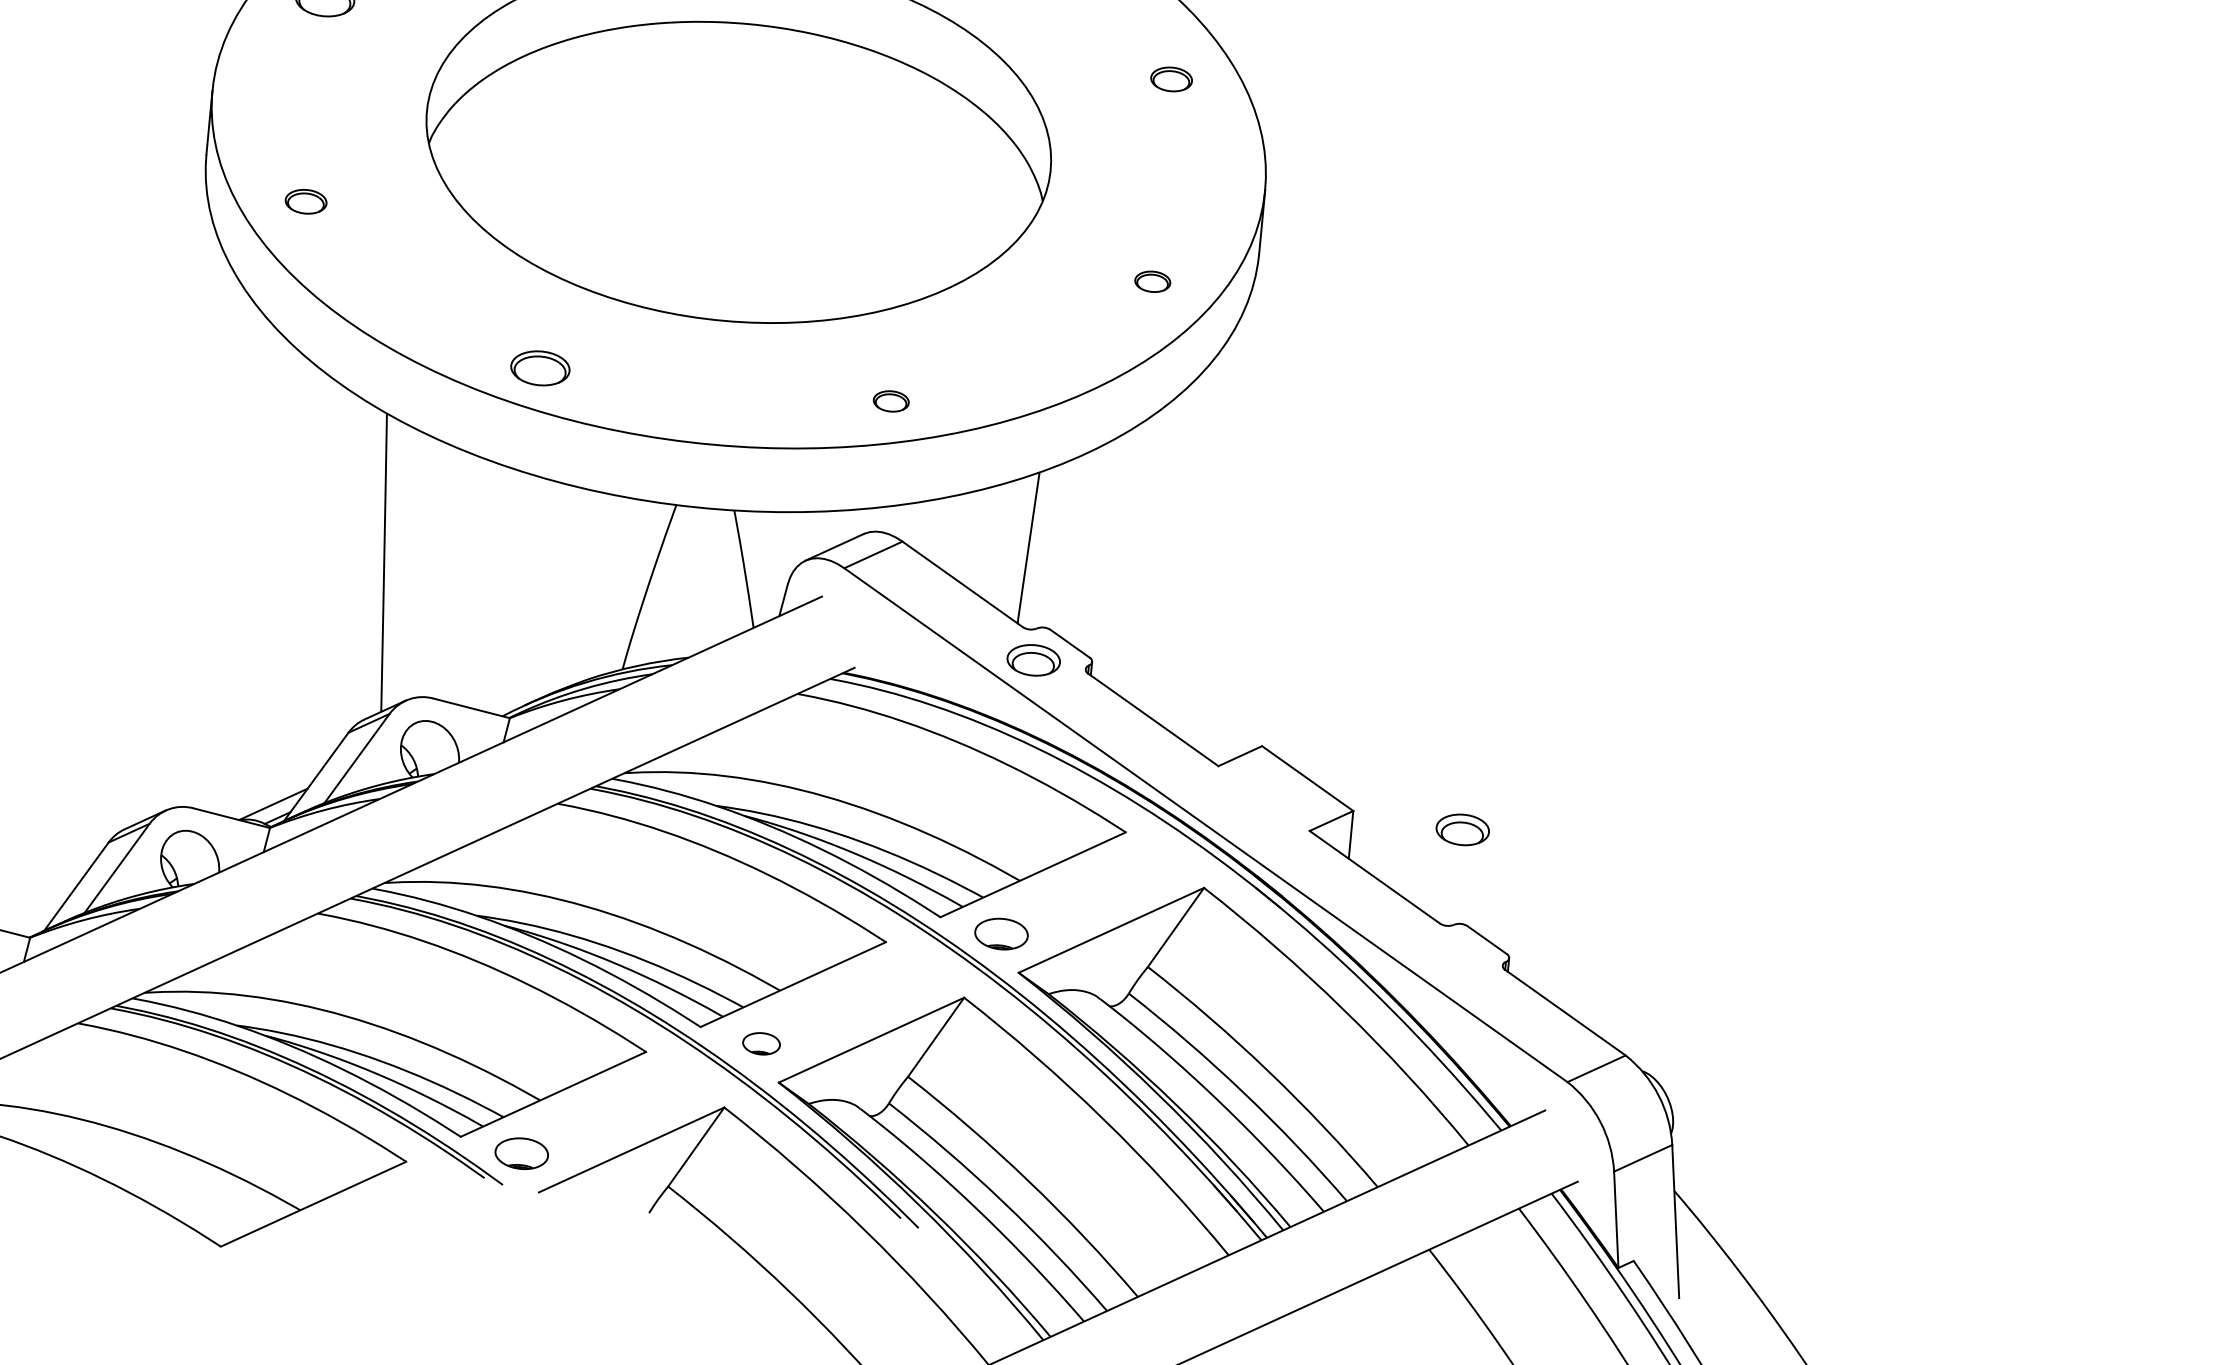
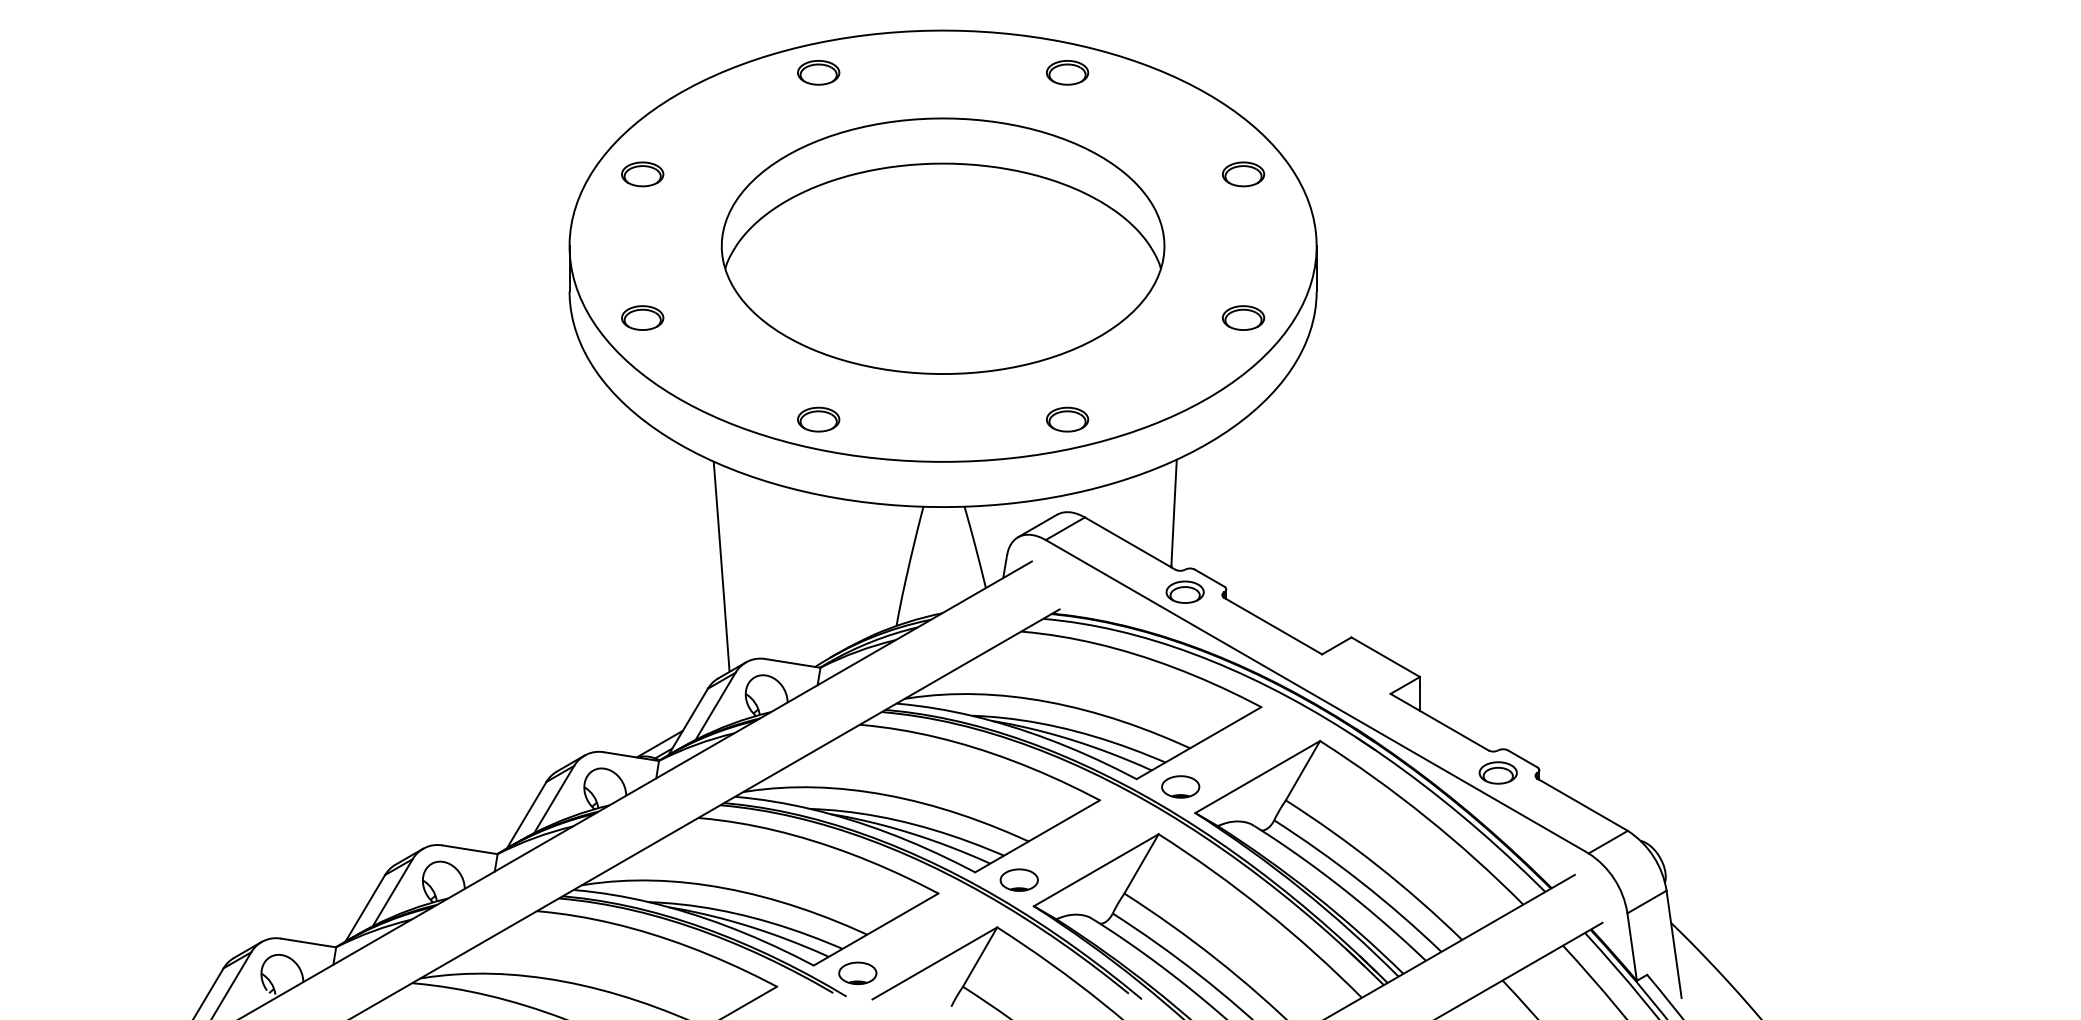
part: (1171, 79) -> (1243, 174), size x1.43
part: (305, 200) -> (642, 317), size x1.43
part: (1152, 281) -> (1243, 317), size x1.67
part: (890, 401) -> (1067, 419), size x1.67
part: (1461, 829) -> (1497, 772), moved
part: (760, 1042) -> (1018, 879), size x1.43

